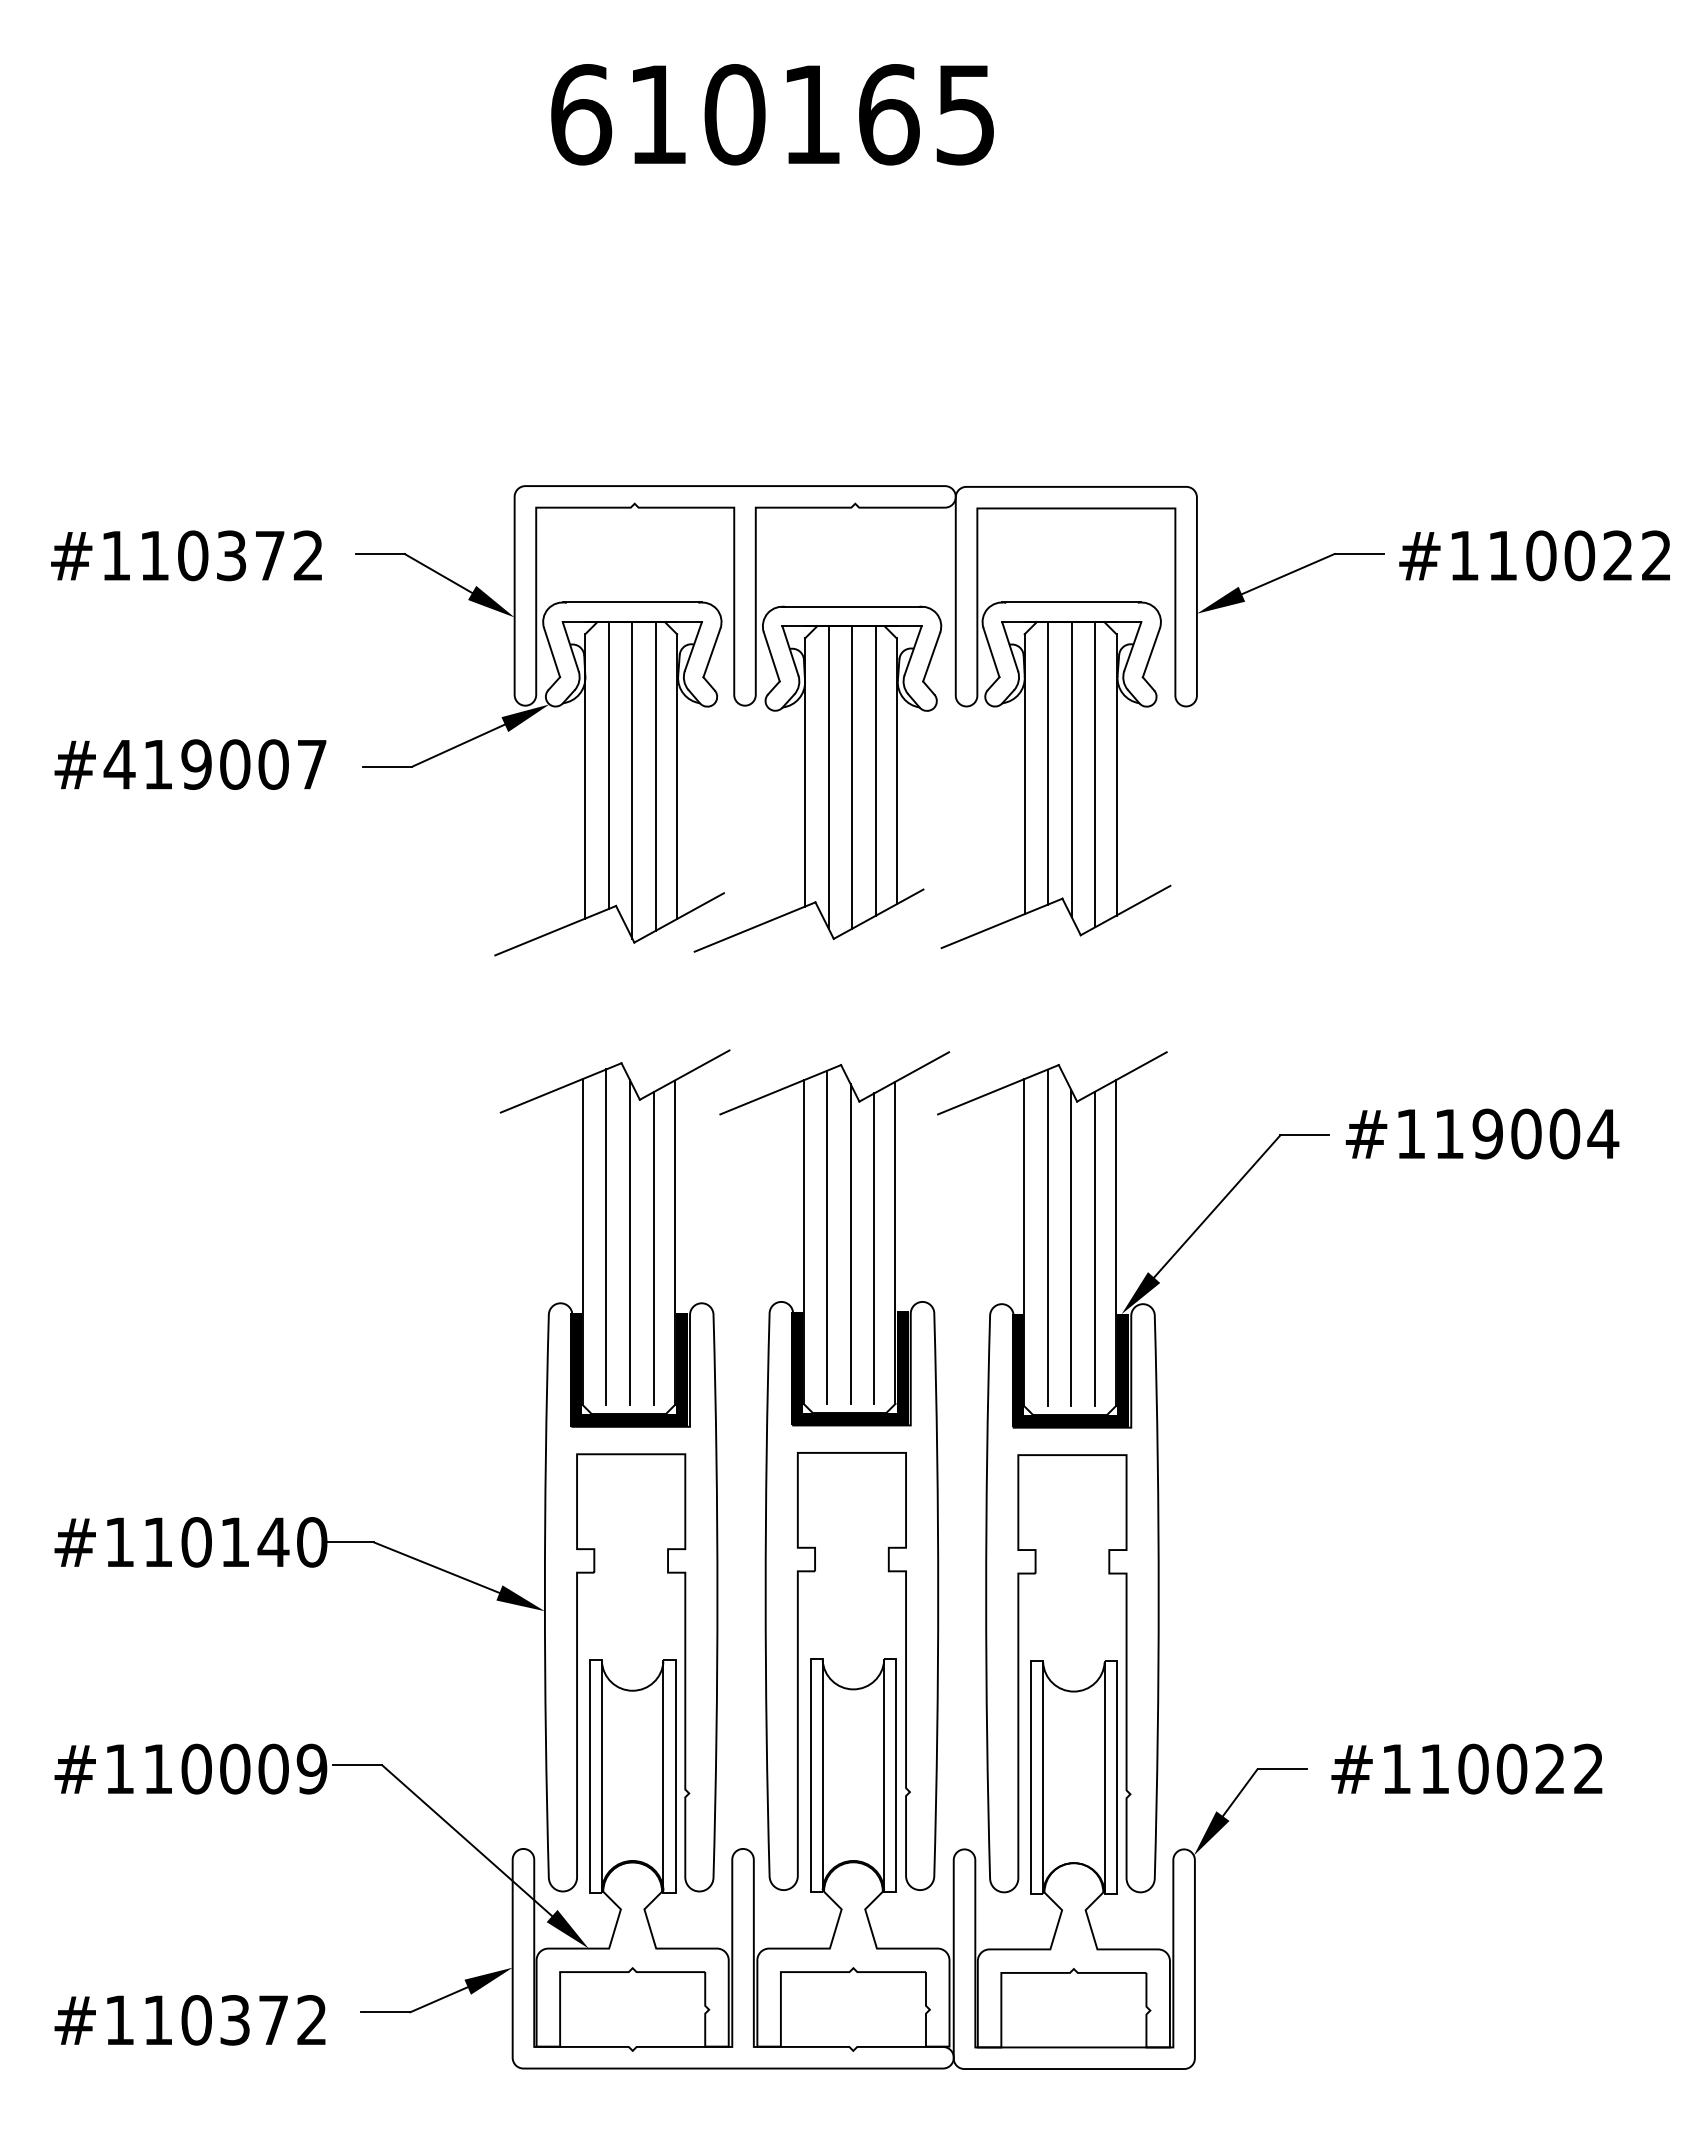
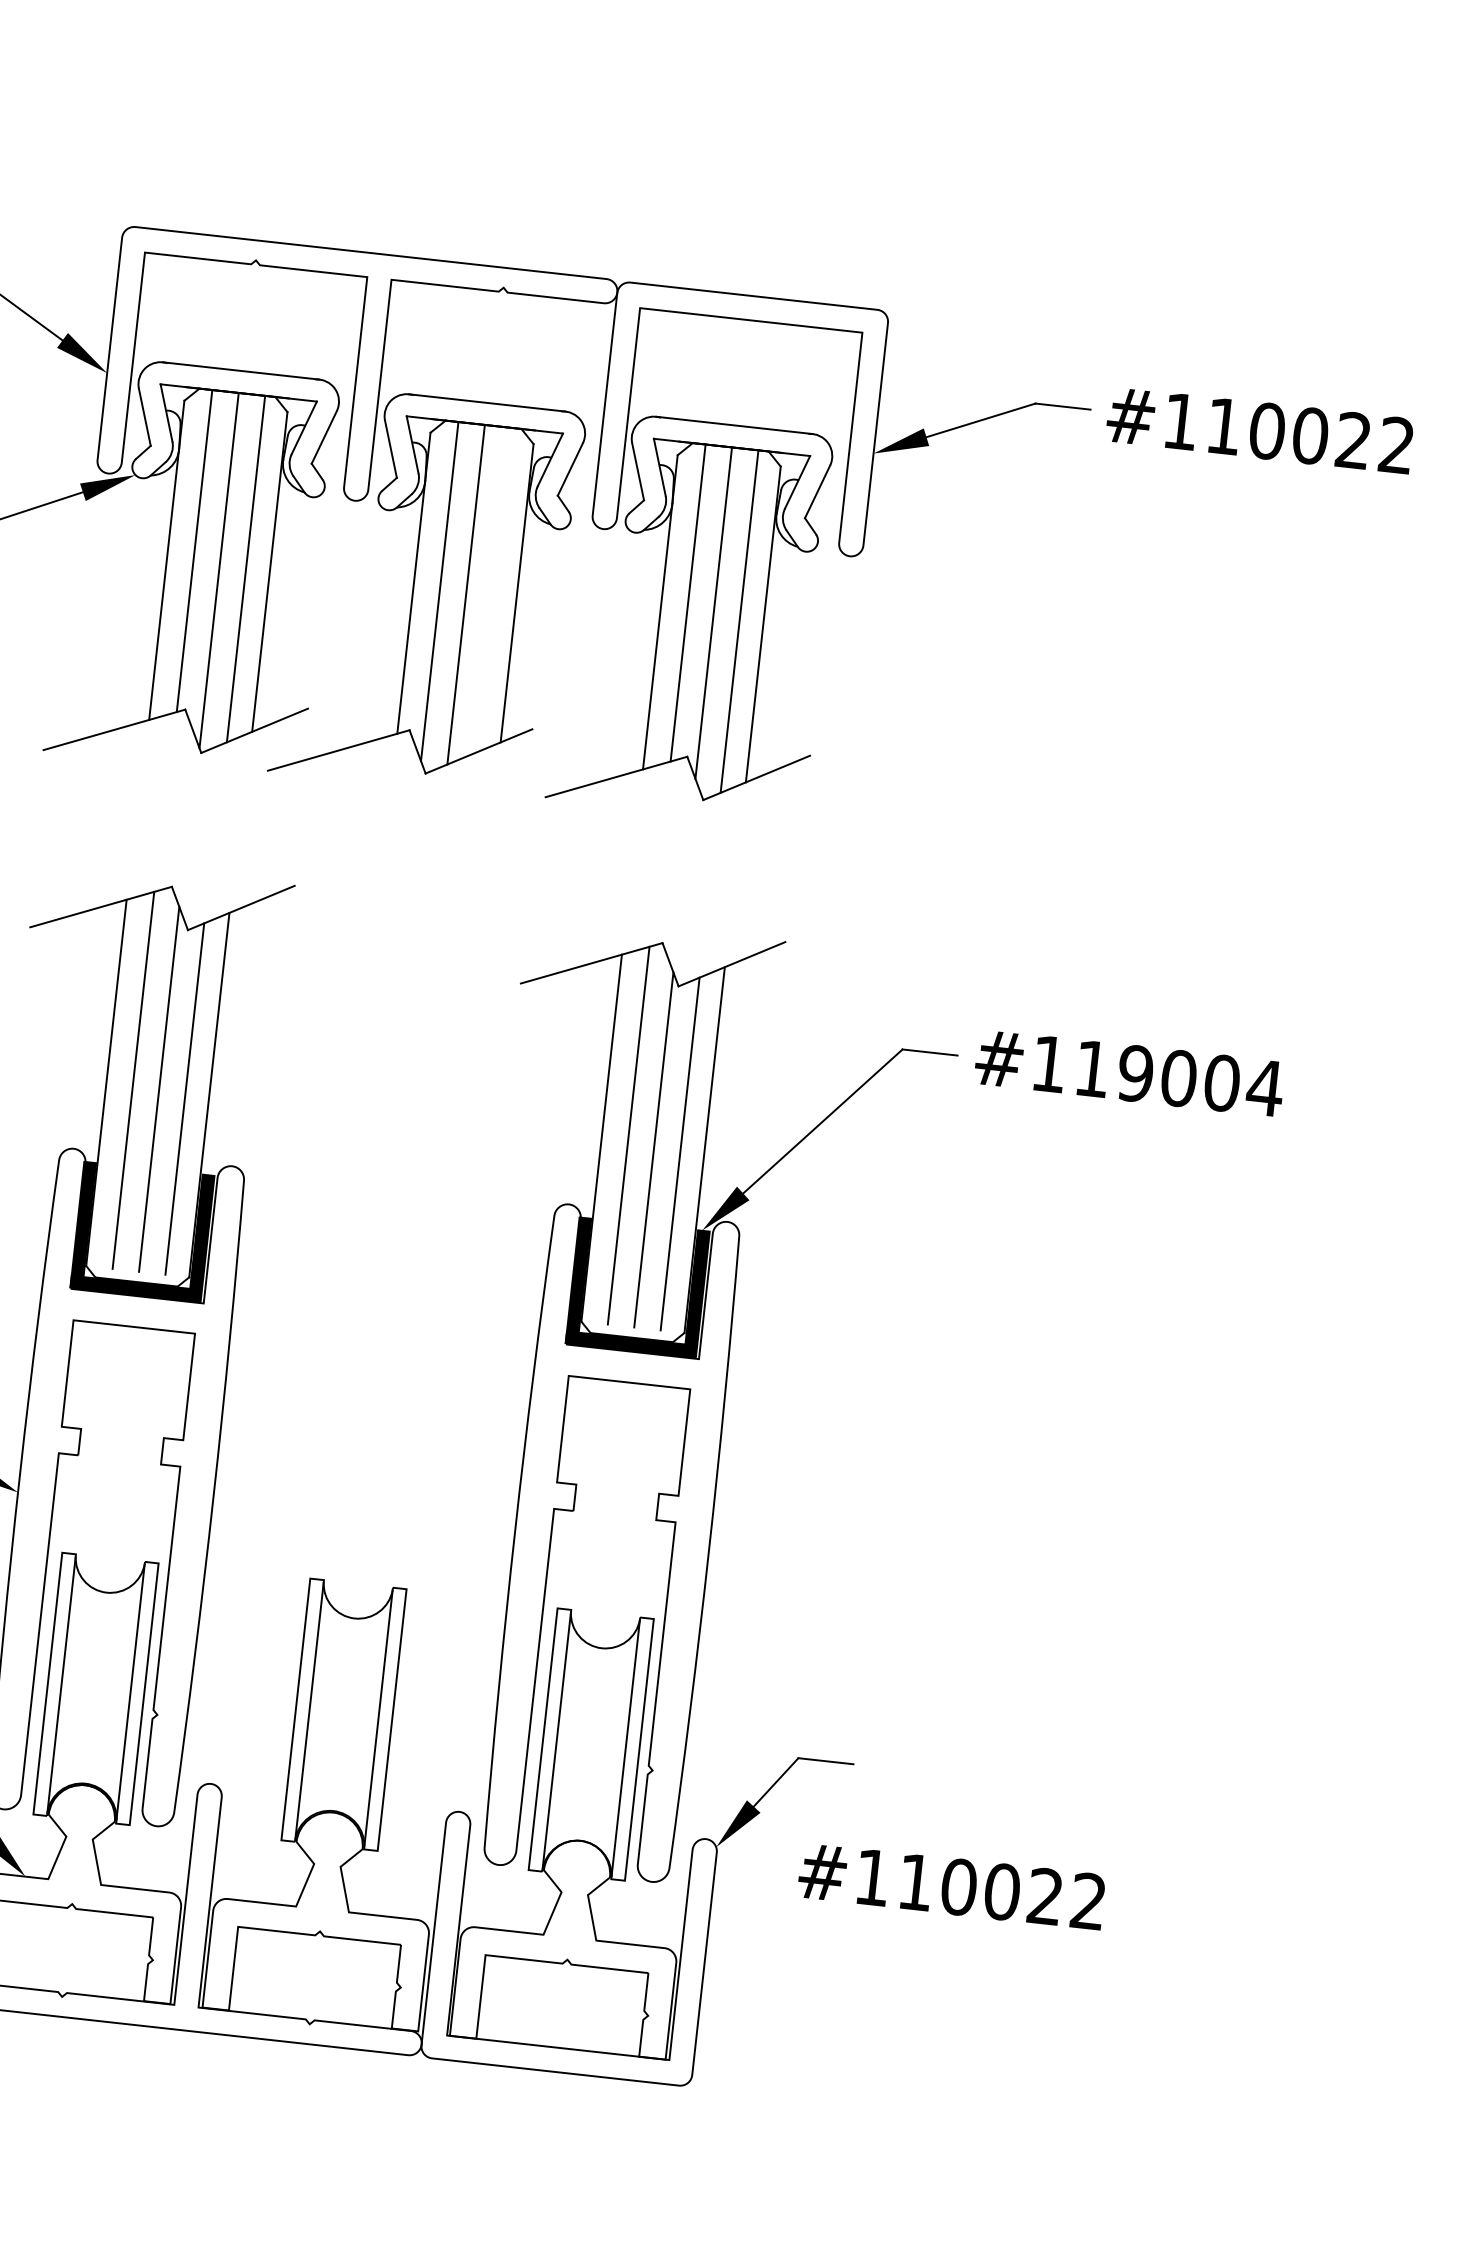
line: (875, 770) -> (493, 589), removed
part: (834, 1453) -> (362, 1351), removed
text: (1466, 1768) -> (951, 1885), moved

